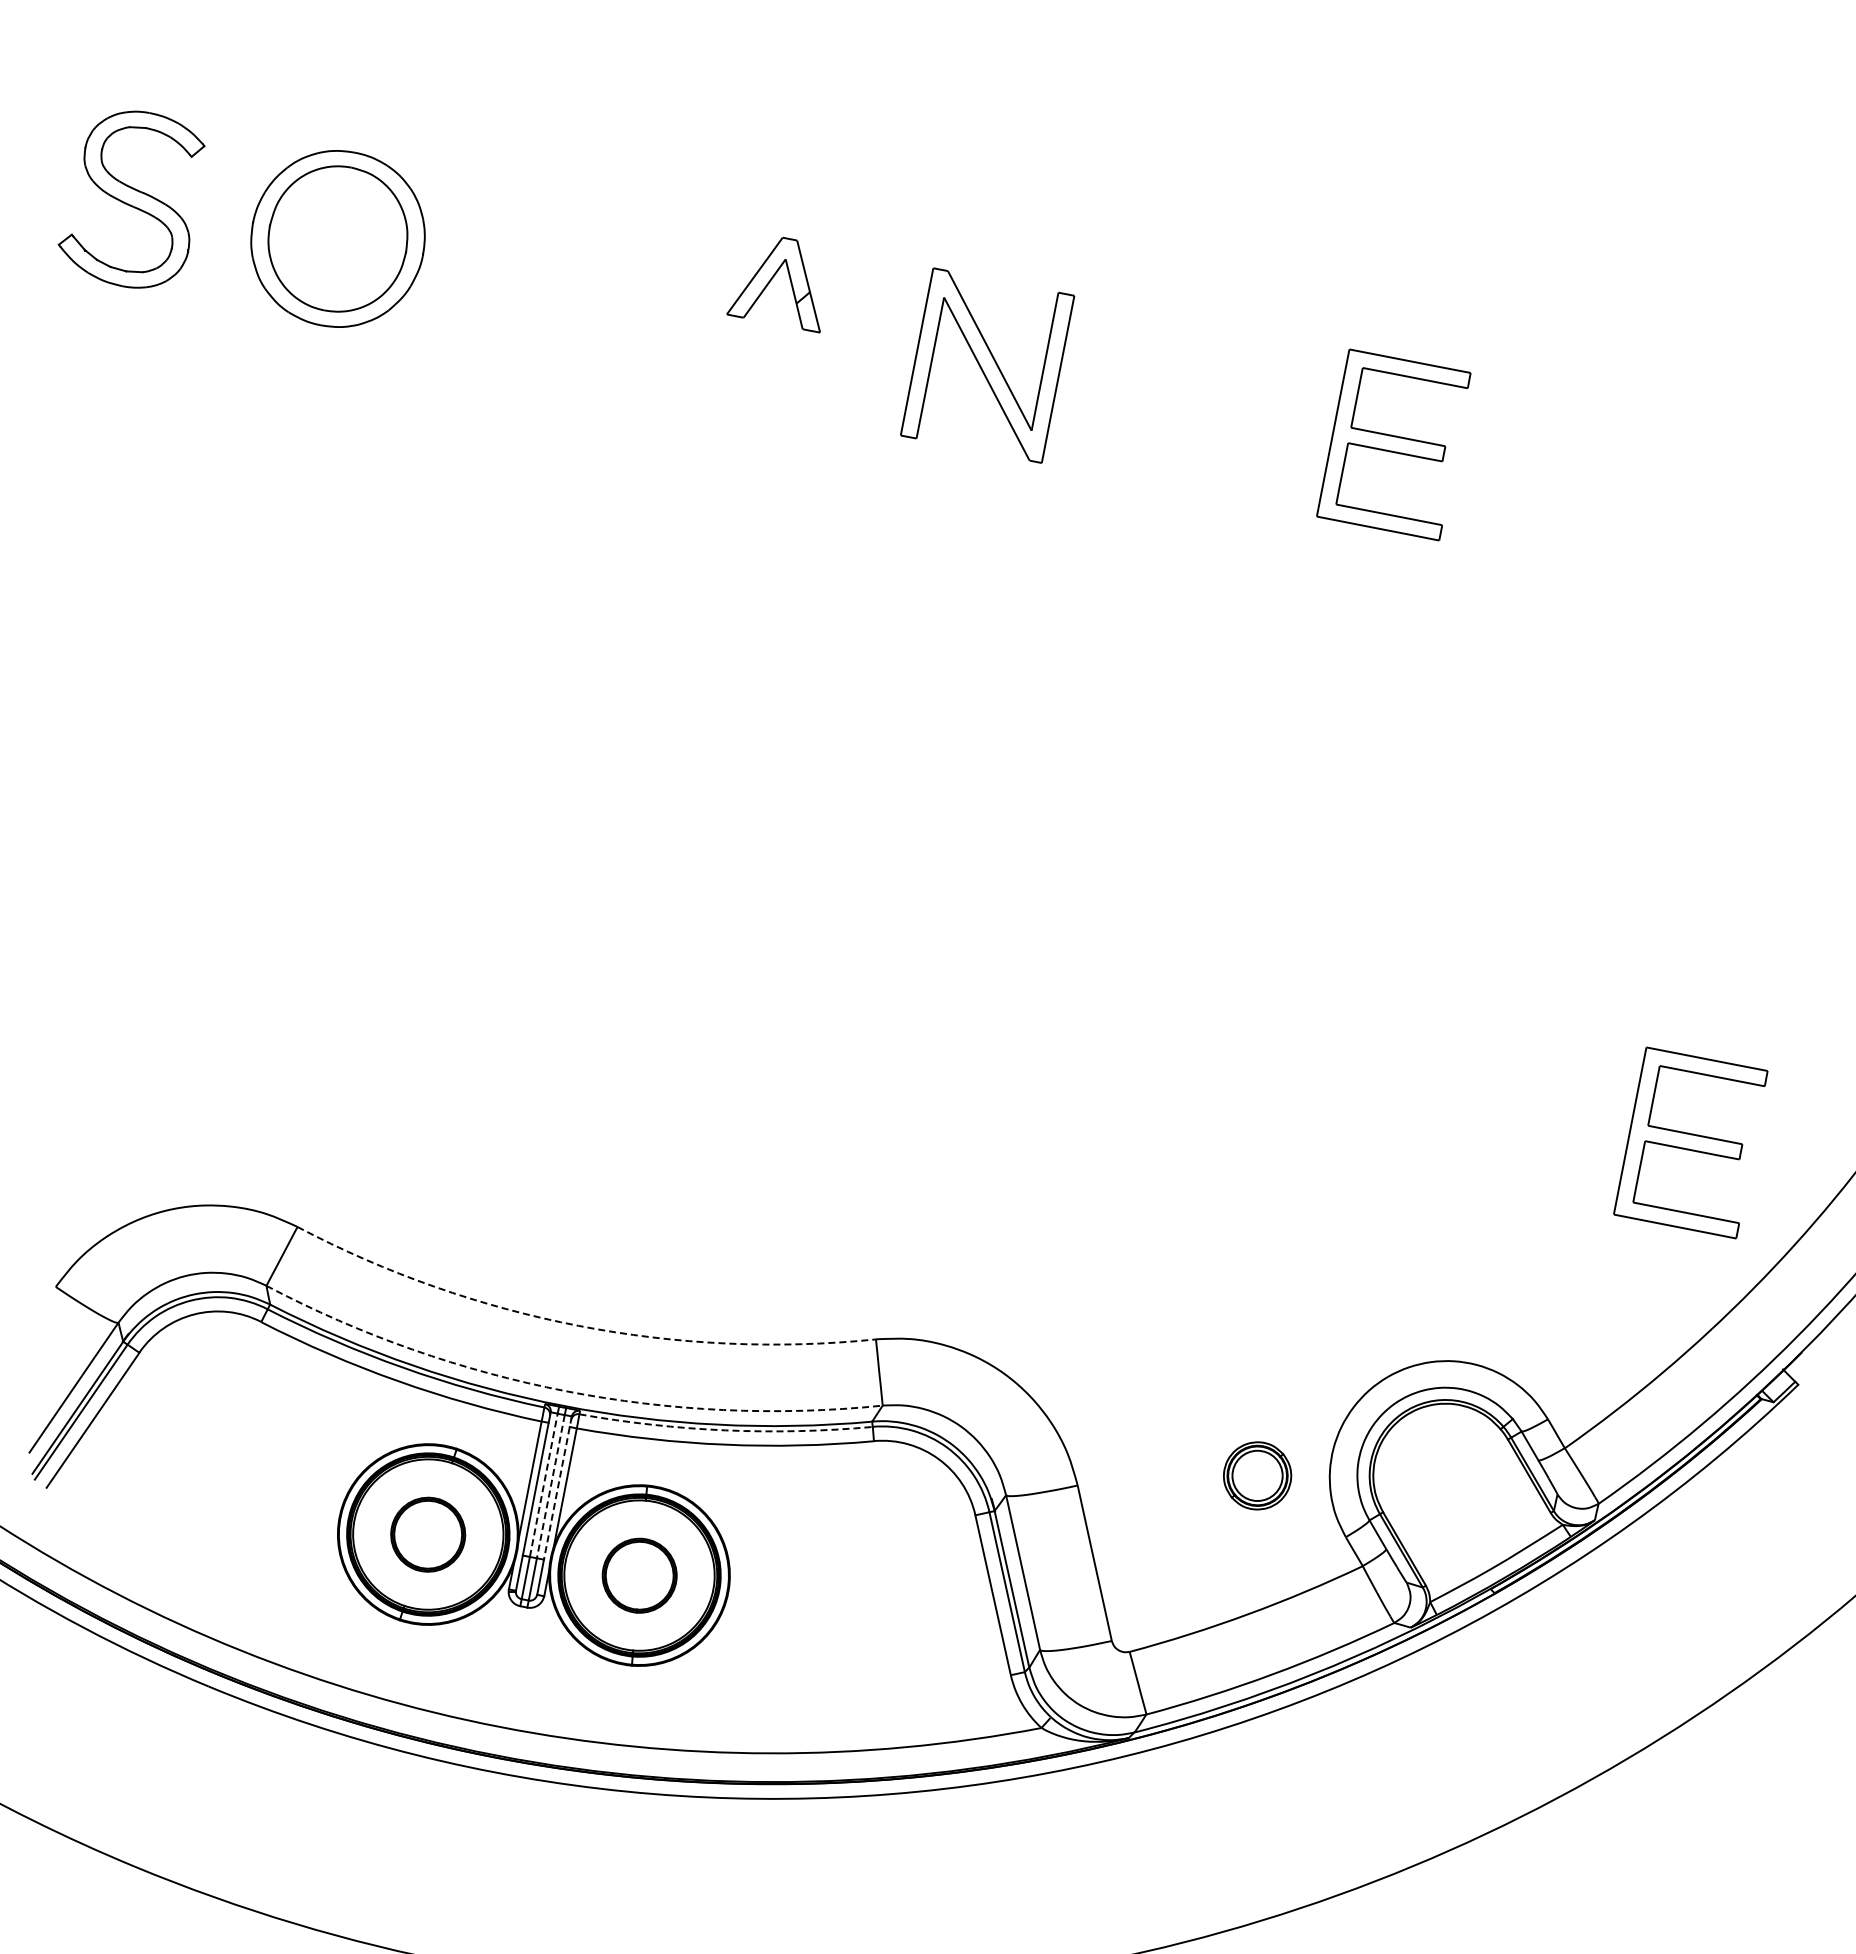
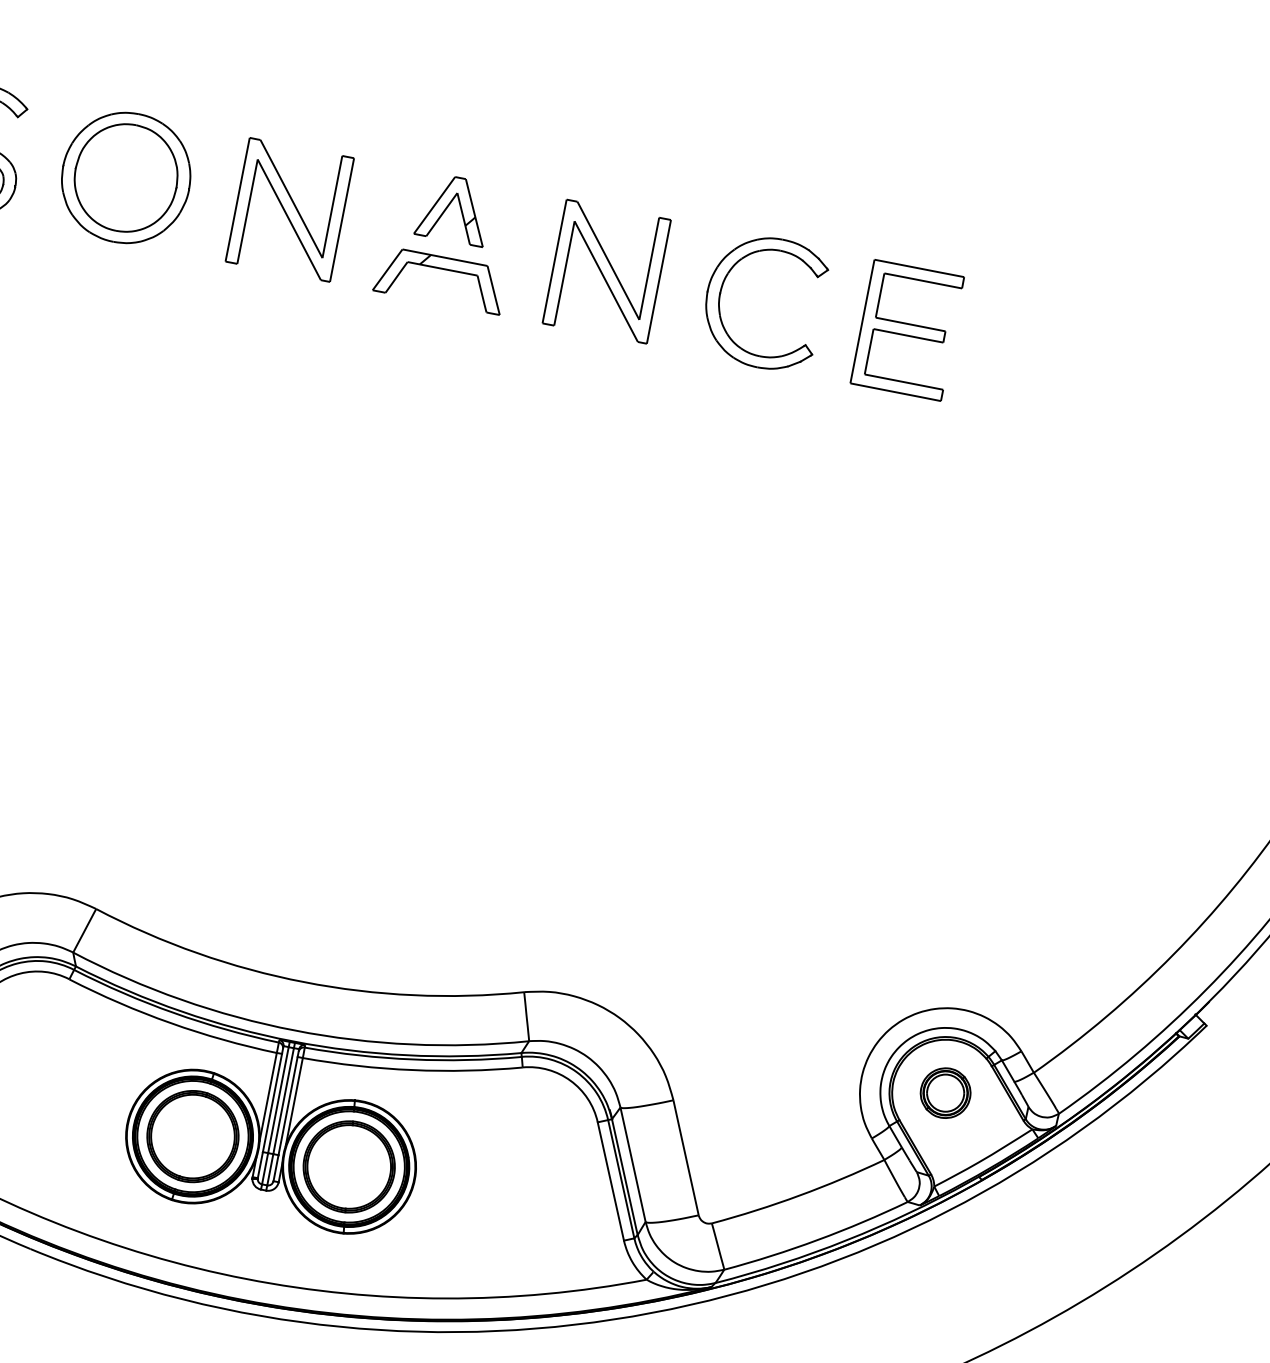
part: (558, 282) -> (289, 210), added
part: (757, 361) -> (436, 268), added
part: (1142, 393) -> (721, 292), added
part: (1690, 1142) -> (1126, 846), removed
arc: (578, 1325) -> (304, 981), dashed -> solid
arc: (565, 1391) -> (294, 1030), dashed -> solid
arc: (725, 1430) -> (412, 1059), dashed -> solid
part: (1257, 1475) -> (945, 1092), moved
line: (543, 1484) -> (278, 1099), dashed -> solid
line: (550, 1486) -> (283, 1101), dashed -> solid
line: (557, 1488) -> (288, 1102), dashed -> solid
part: (427, 1534) -> (192, 1136), size x1.67
part: (639, 1575) -> (349, 1166), size x1.67

